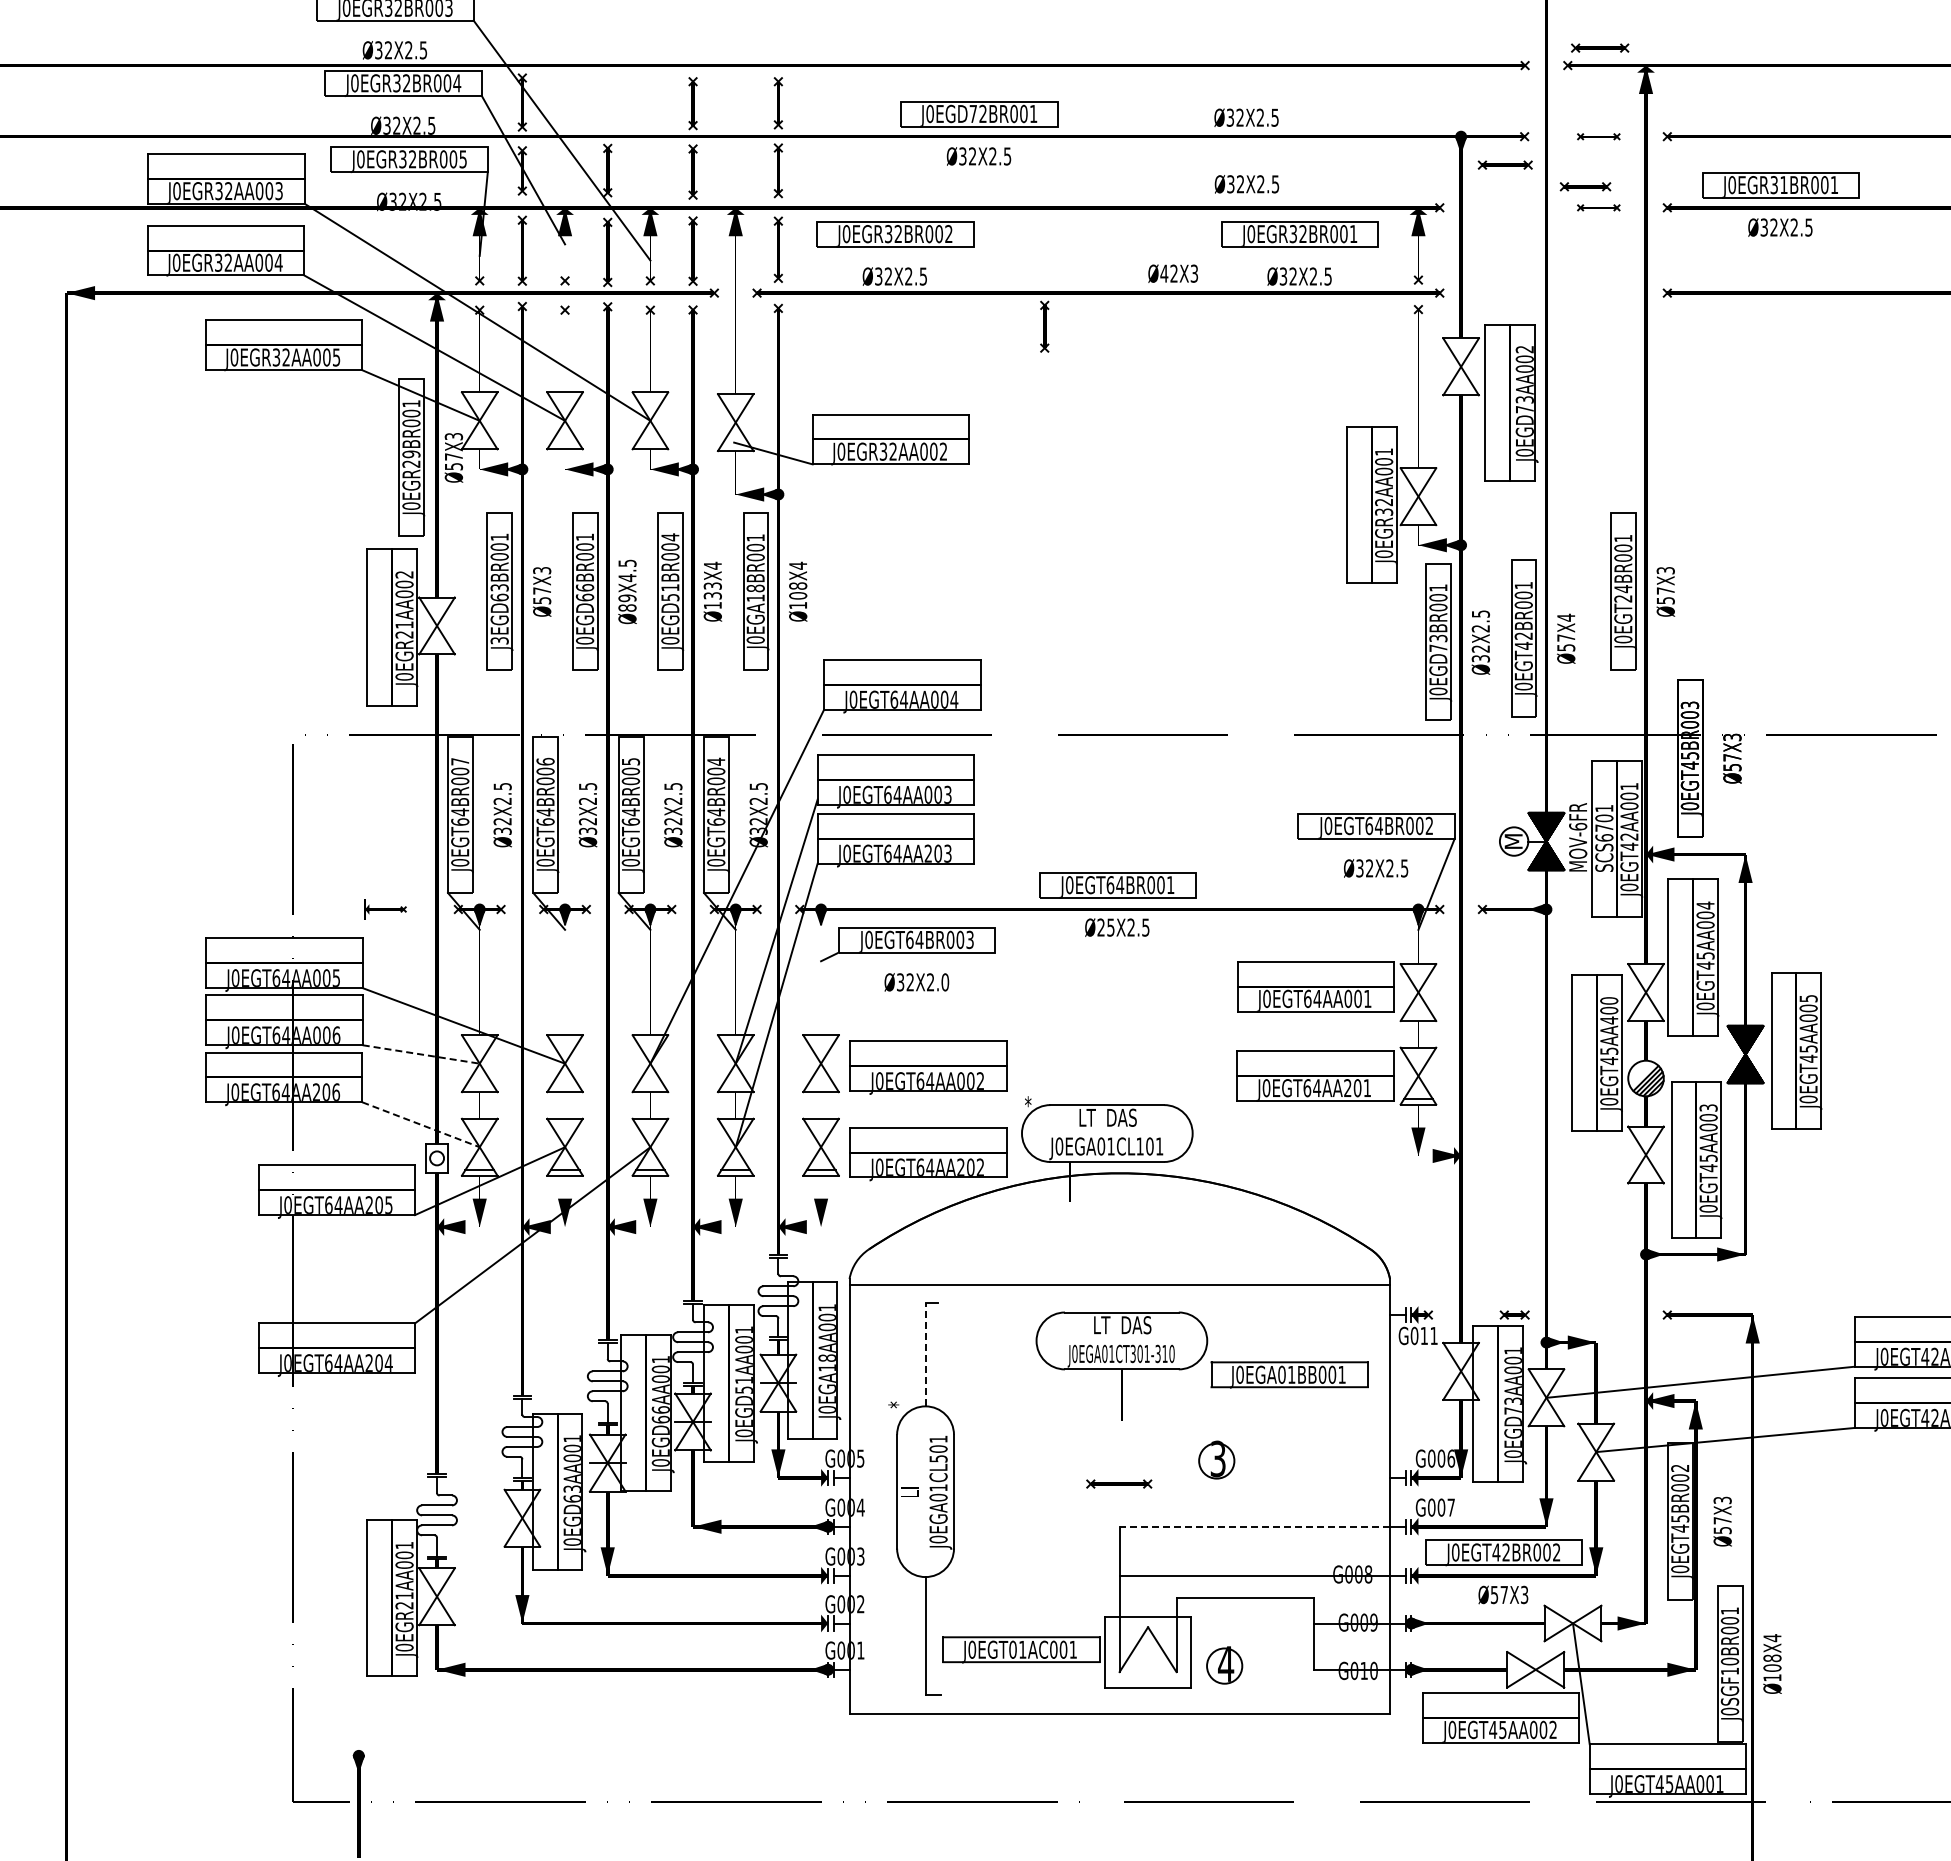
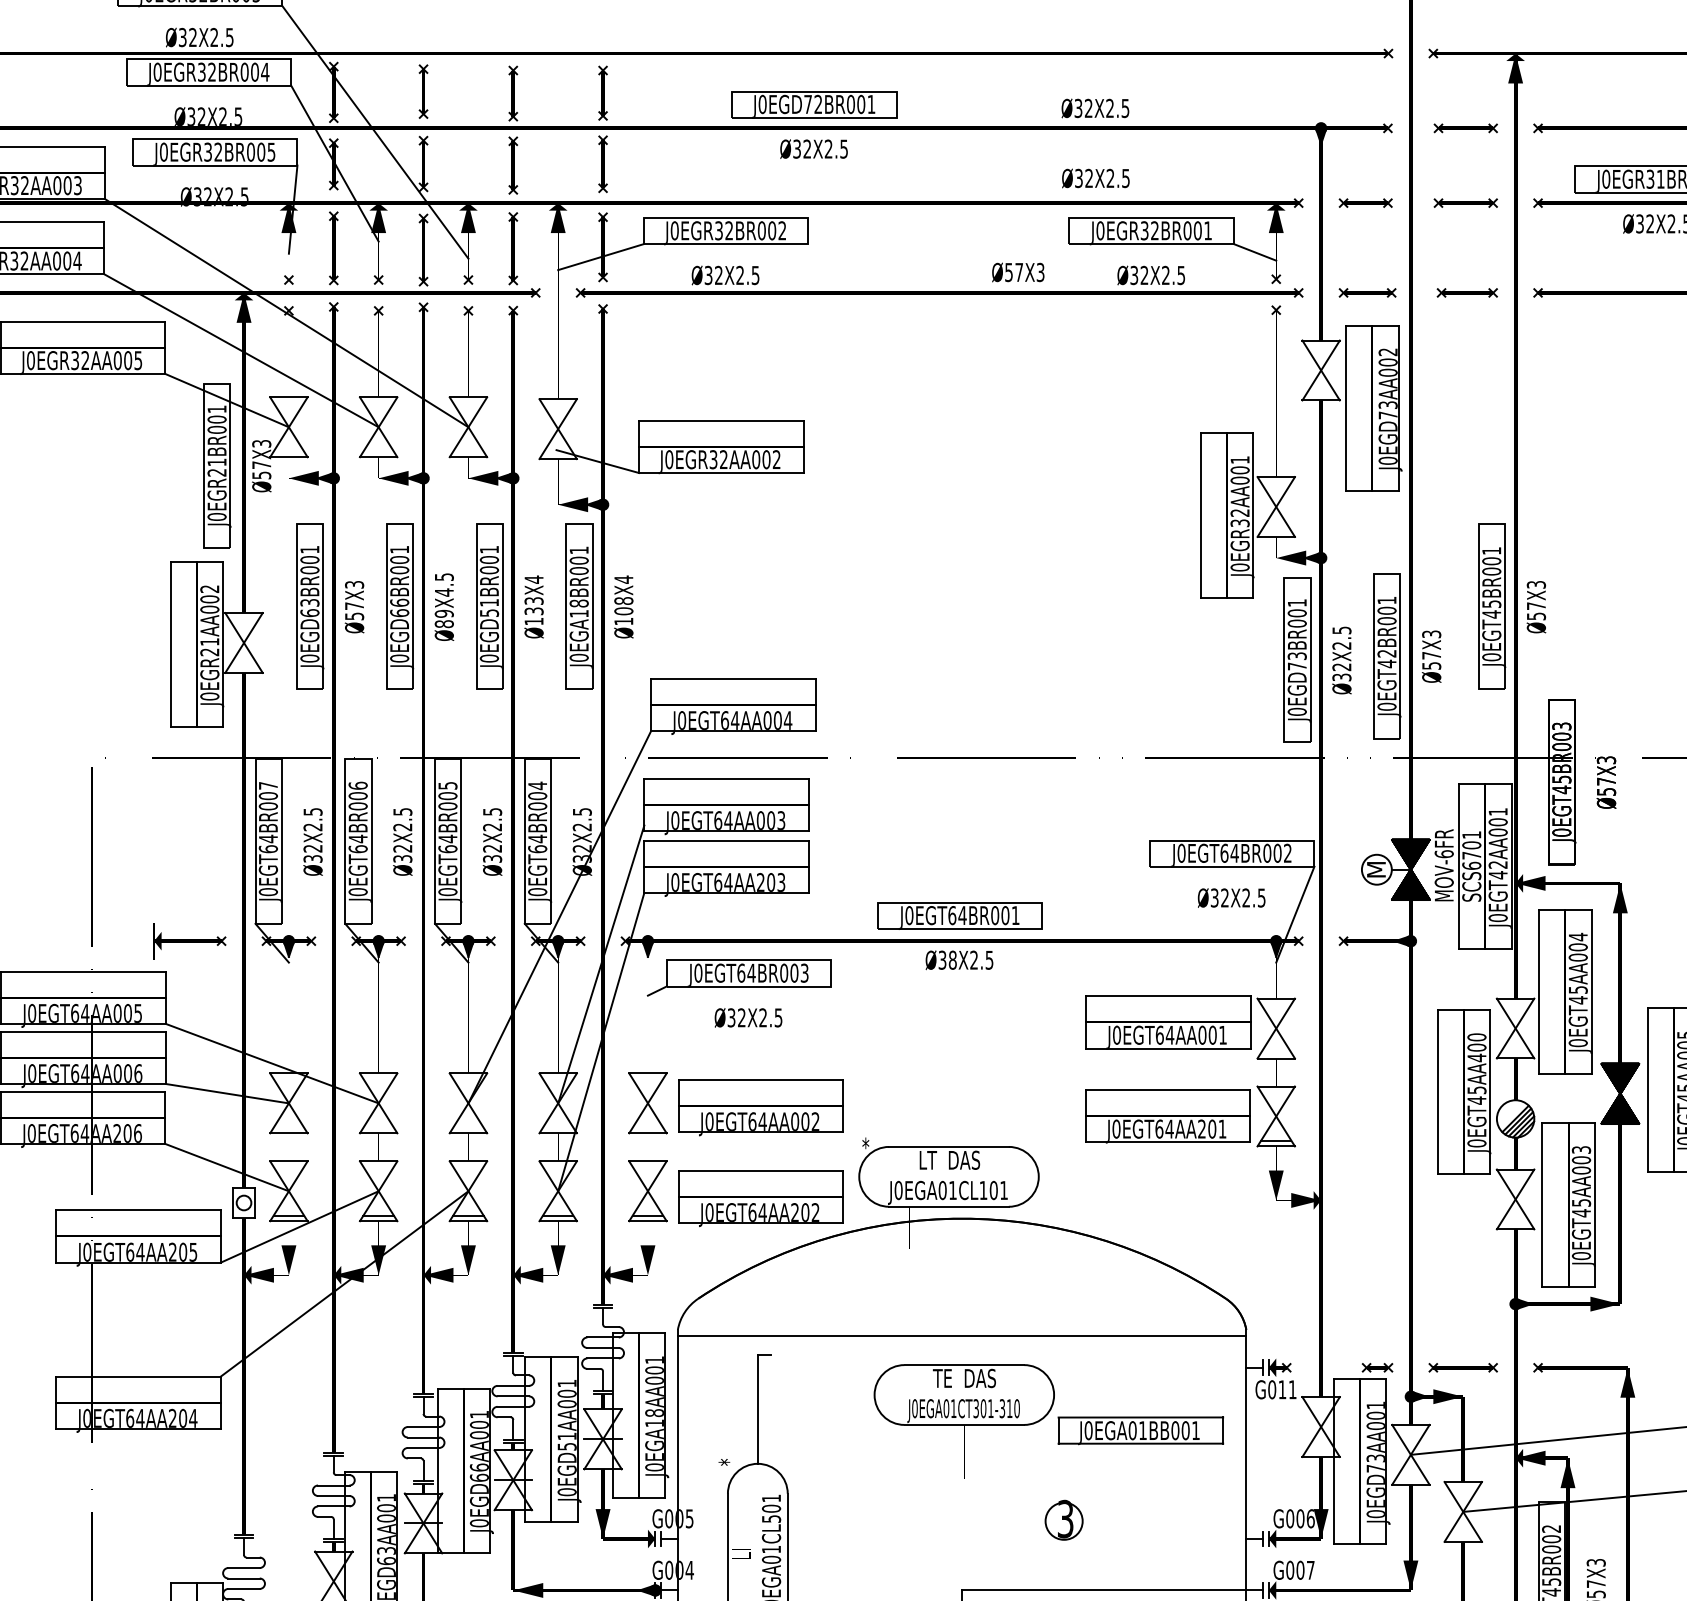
part: (1600, 47) -> (1467, 292), moved
part: (1598, 136) -> (1465, 128), size x1.43
part: (1504, 164) -> (1366, 292), moved
part: (1585, 186) -> (1365, 202), moved
part: (1598, 207) -> (1465, 202), size x1.43
line: (1398, 254) -> (1255, 252), added
line: (776, 258) -> (601, 256), added
text: (1168, 273) -> (1013, 272), Ø42X3 -> Ø57X3
part: (1044, 326) -> (423, 91), moved
text: (411, 454) -> (217, 462), J0EGR29BR001 -> J0EGR21BR001
text: (670, 537) -> (489, 549), J0EGD51BR004 -> J0EGD51BR001
text: (1623, 593) -> (1491, 608), J0EGT24BR001 -> J0EGT45BR001
text: (1566, 617) -> (1431, 634), Ø57X4 -> Ø57X3
text: (499, 640) -> (309, 658), J3EGD63BR001 -> J0EGD63BR001
part: (385, 909) -> (189, 941), size x1.67
text: (1105, 927) -> (947, 960), Ø25X2.5 -> Ø38X2.5
text: (945, 982) -> (778, 1017), Ø32X2.0 -> Ø32X2.5
line: (421, 1054) -> (227, 1093), dashed -> solid
line: (421, 1124) -> (227, 1167), dashed -> solid
text: (1121, 1325) -> (963, 1378), LT  DAS -> TE  DAS
line: (925, 1354) -> (757, 1409), dashed -> solid
part: (1119, 1483) -> (1463, 1367), moved
line: (1254, 1526) -> (1103, 1590), dashed -> solid

